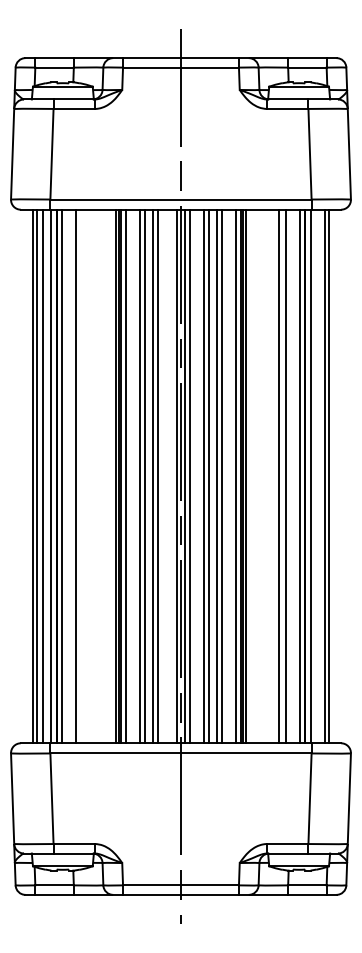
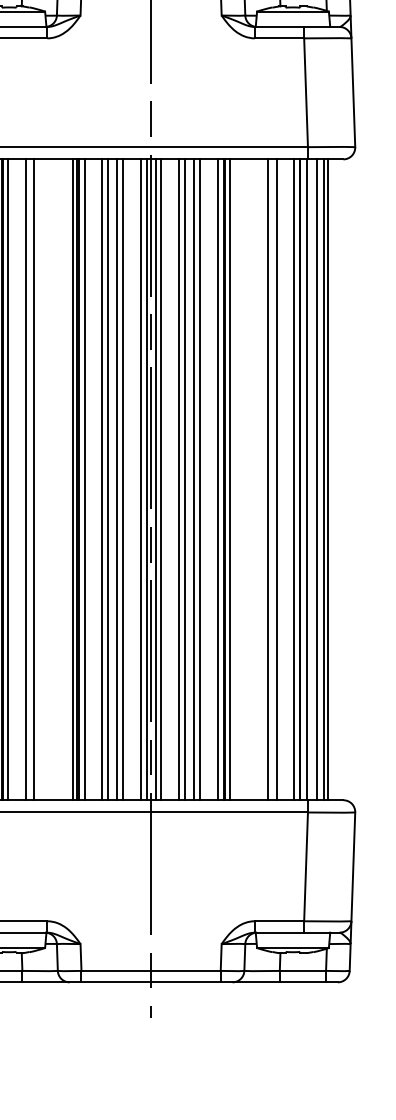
line: (83, 476) -> (34, 479), added
line: (172, 476) -> (140, 479), added
line: (319, 476) -> (317, 479), added

